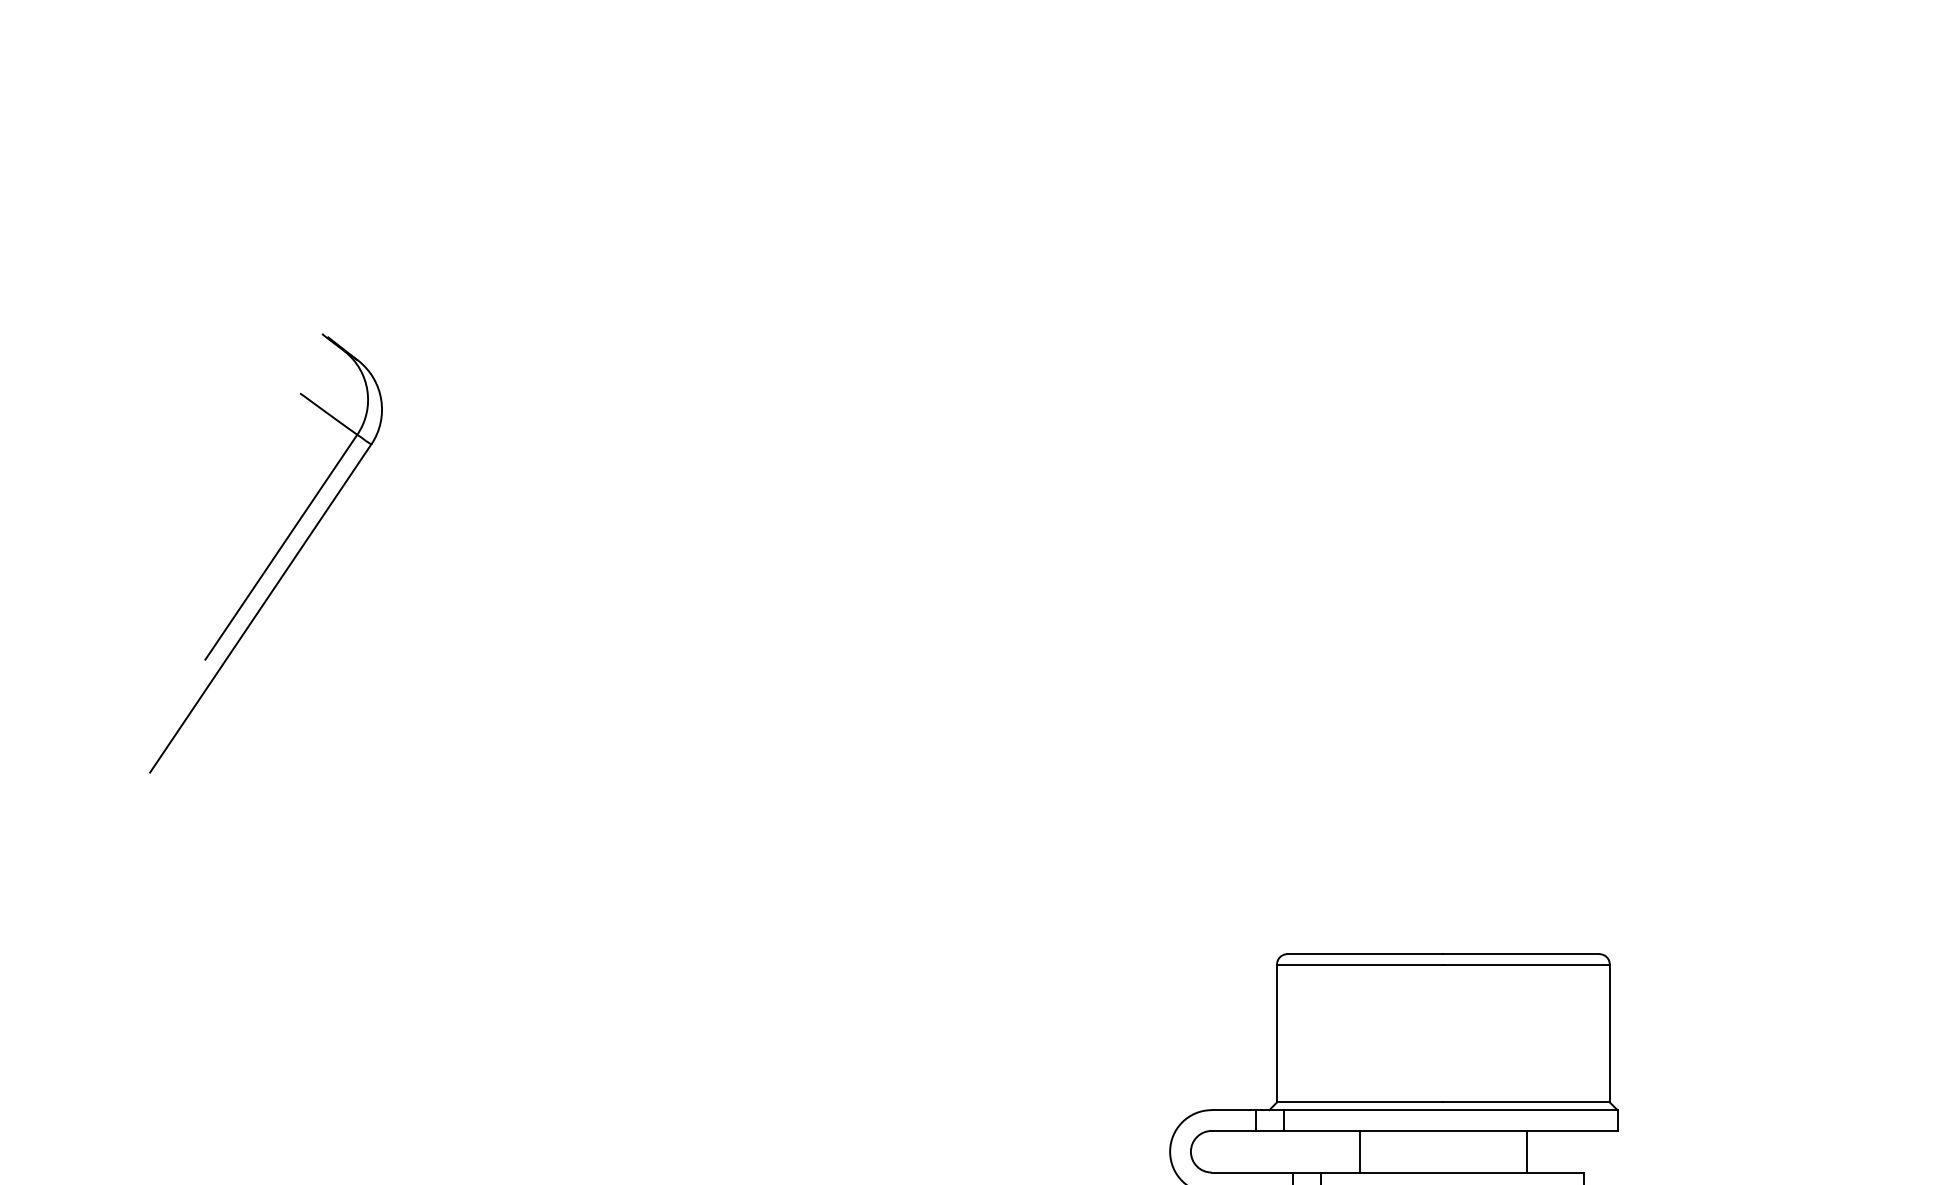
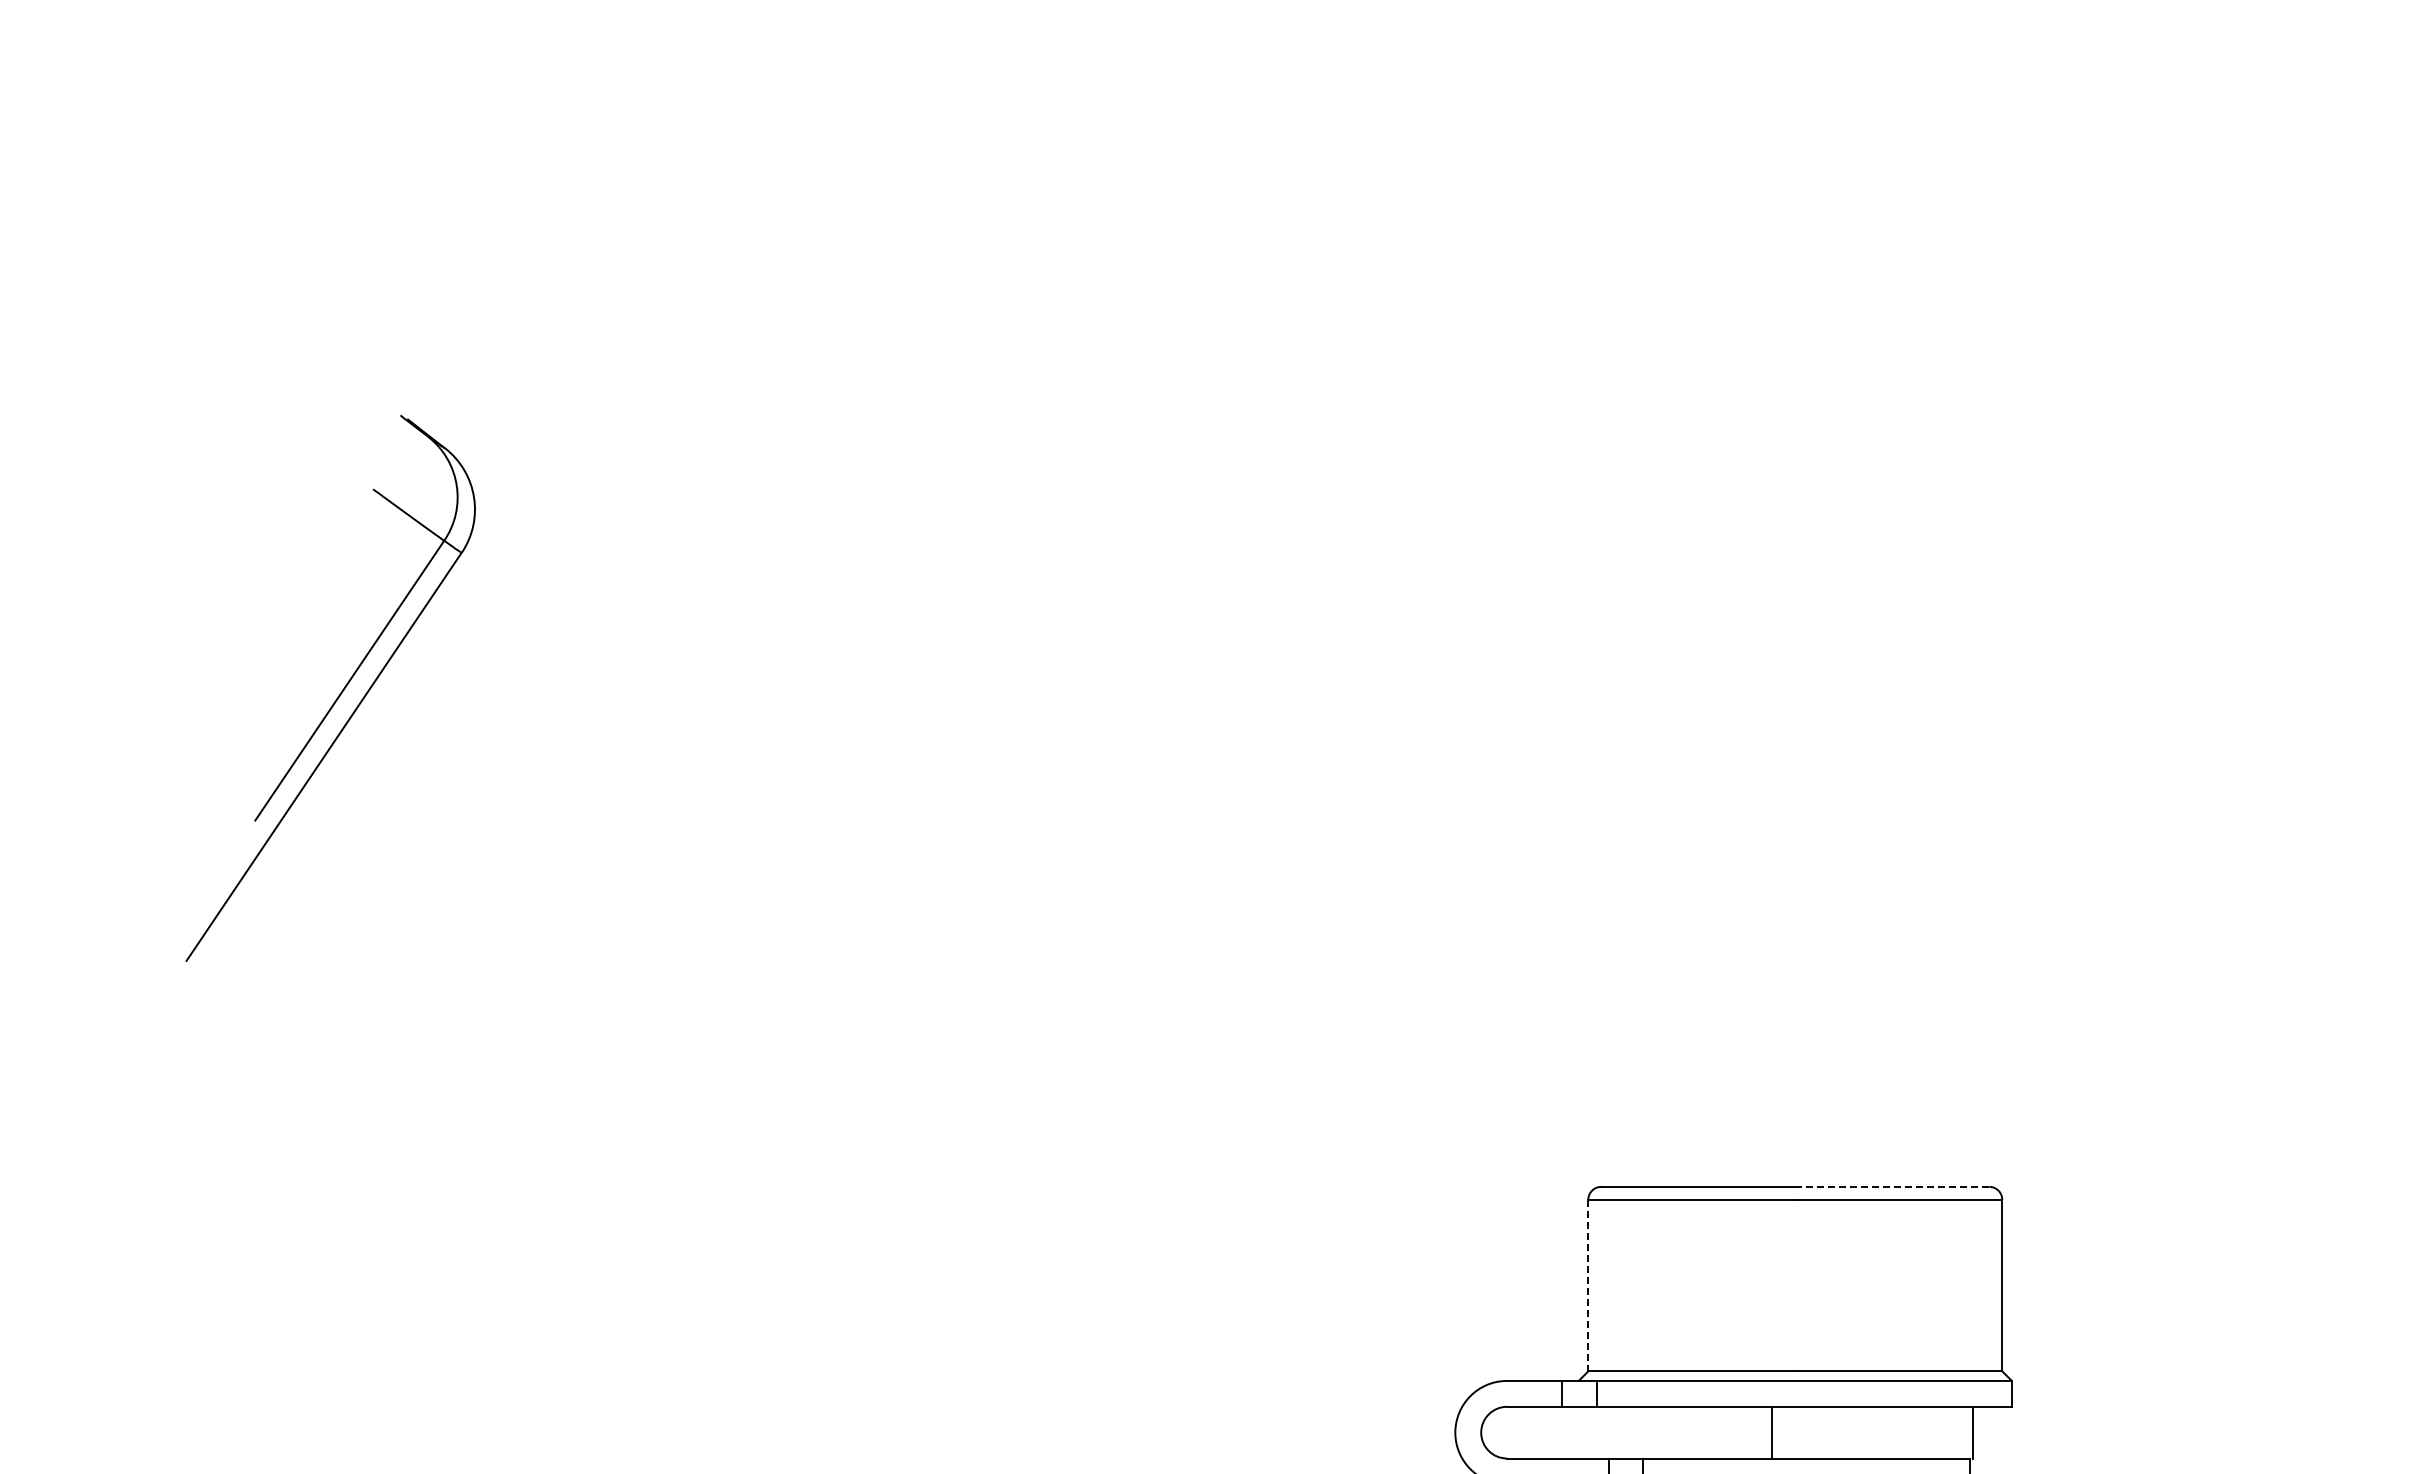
line: (1521, 953) -> (1892, 1186), solid -> dashed
line: (1277, 1033) -> (1588, 1285), solid -> dashed
line: (1359, 1151) -> (1771, 1432), moved
line: (1526, 1151) -> (1972, 1432), moved

